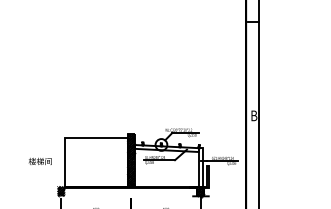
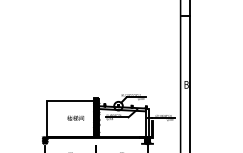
text: (40, 160) -> (75, 117), moved

